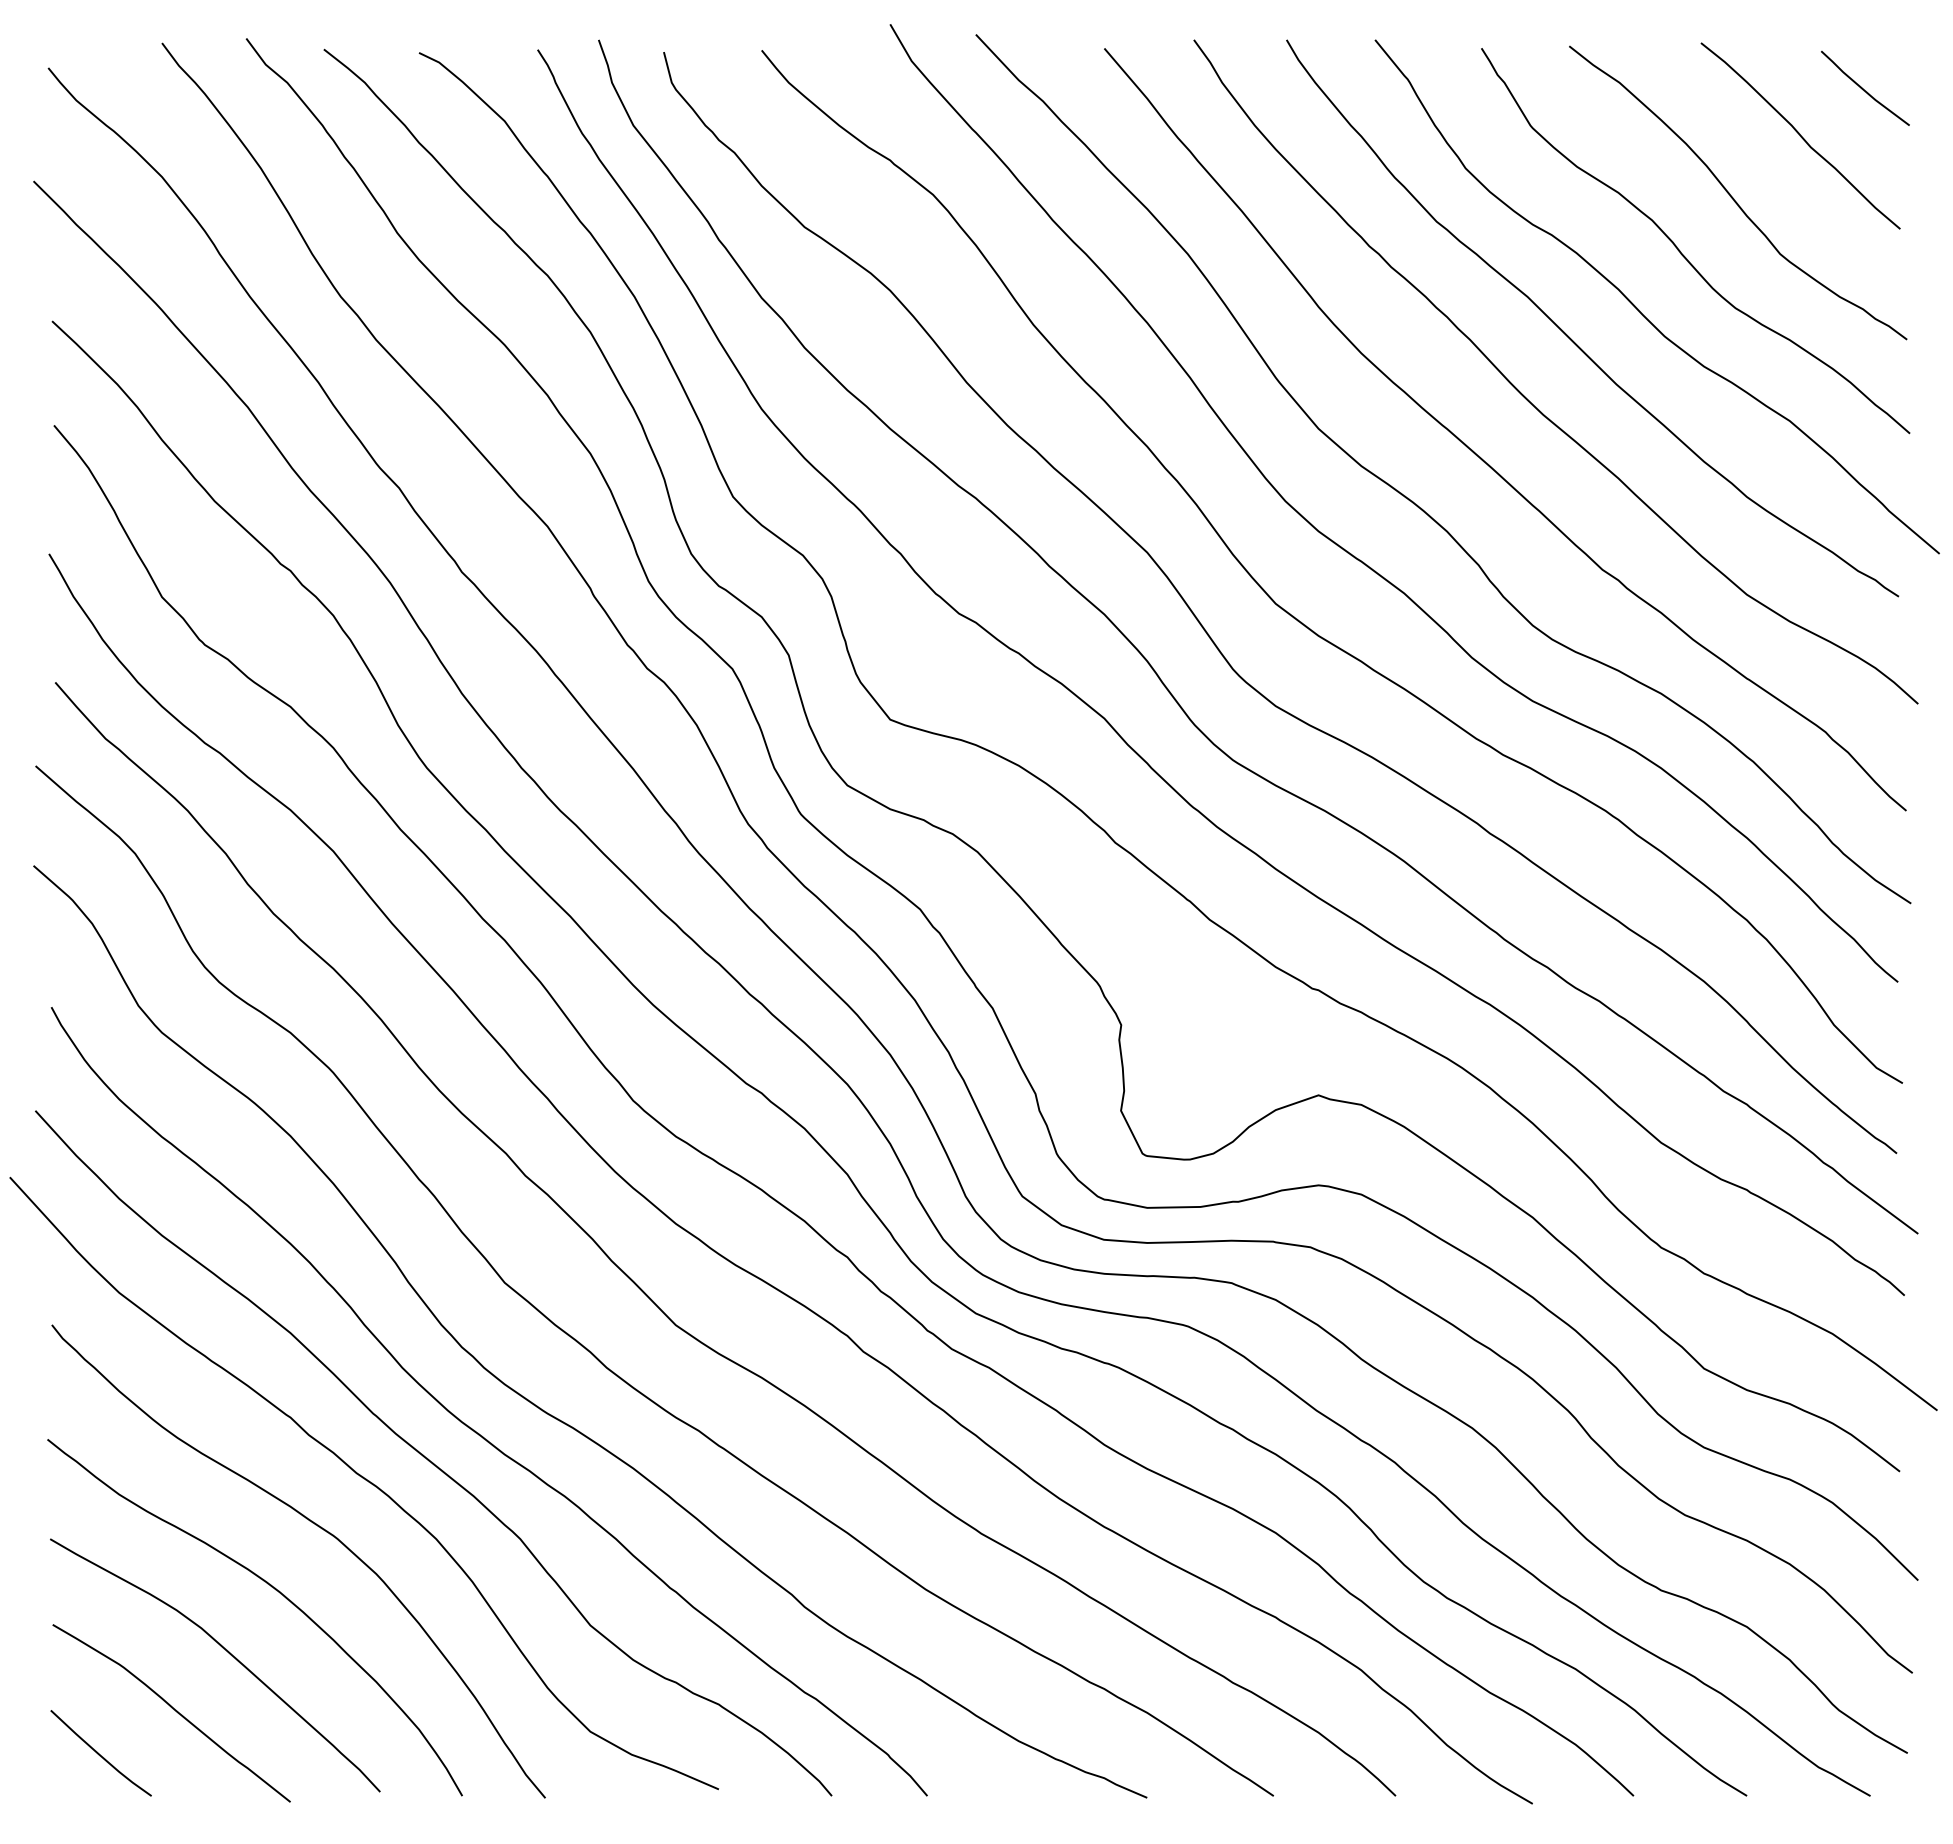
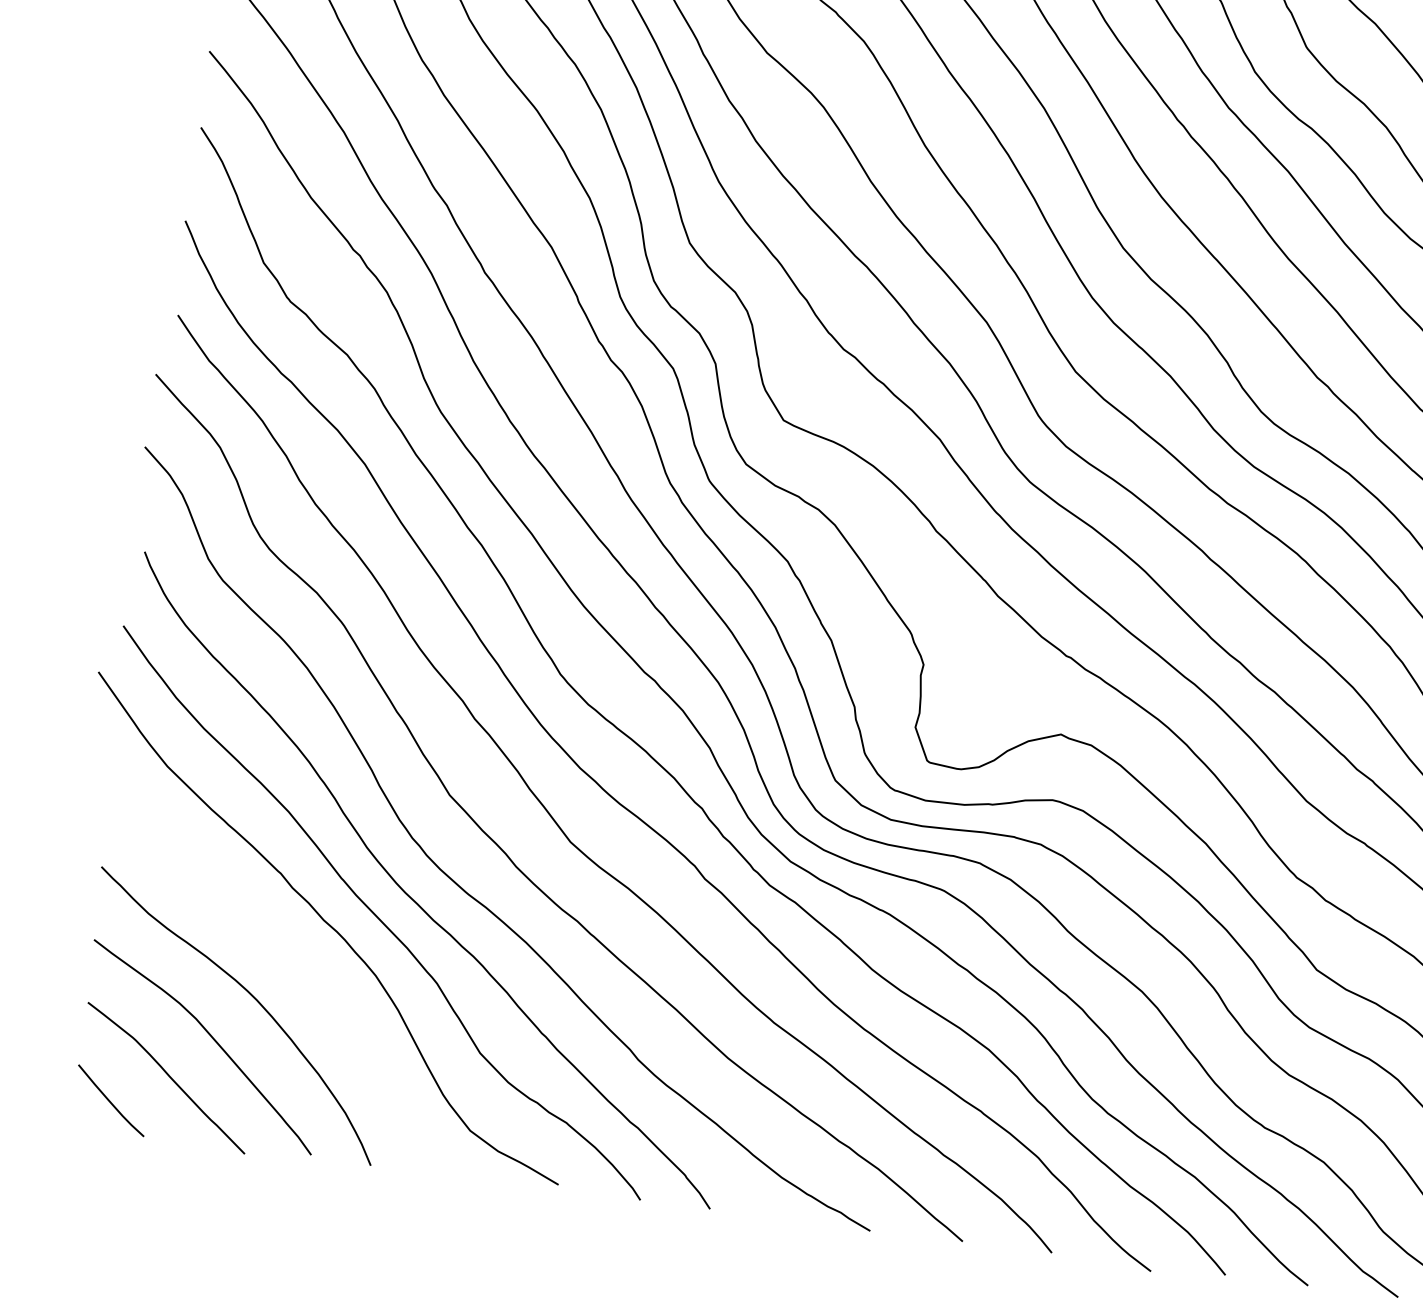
curve: (321, 1529) -> (292, 958), removed

